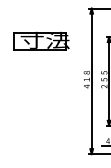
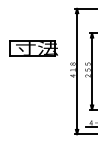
part: (41, 40) -> (33, 48), moved

